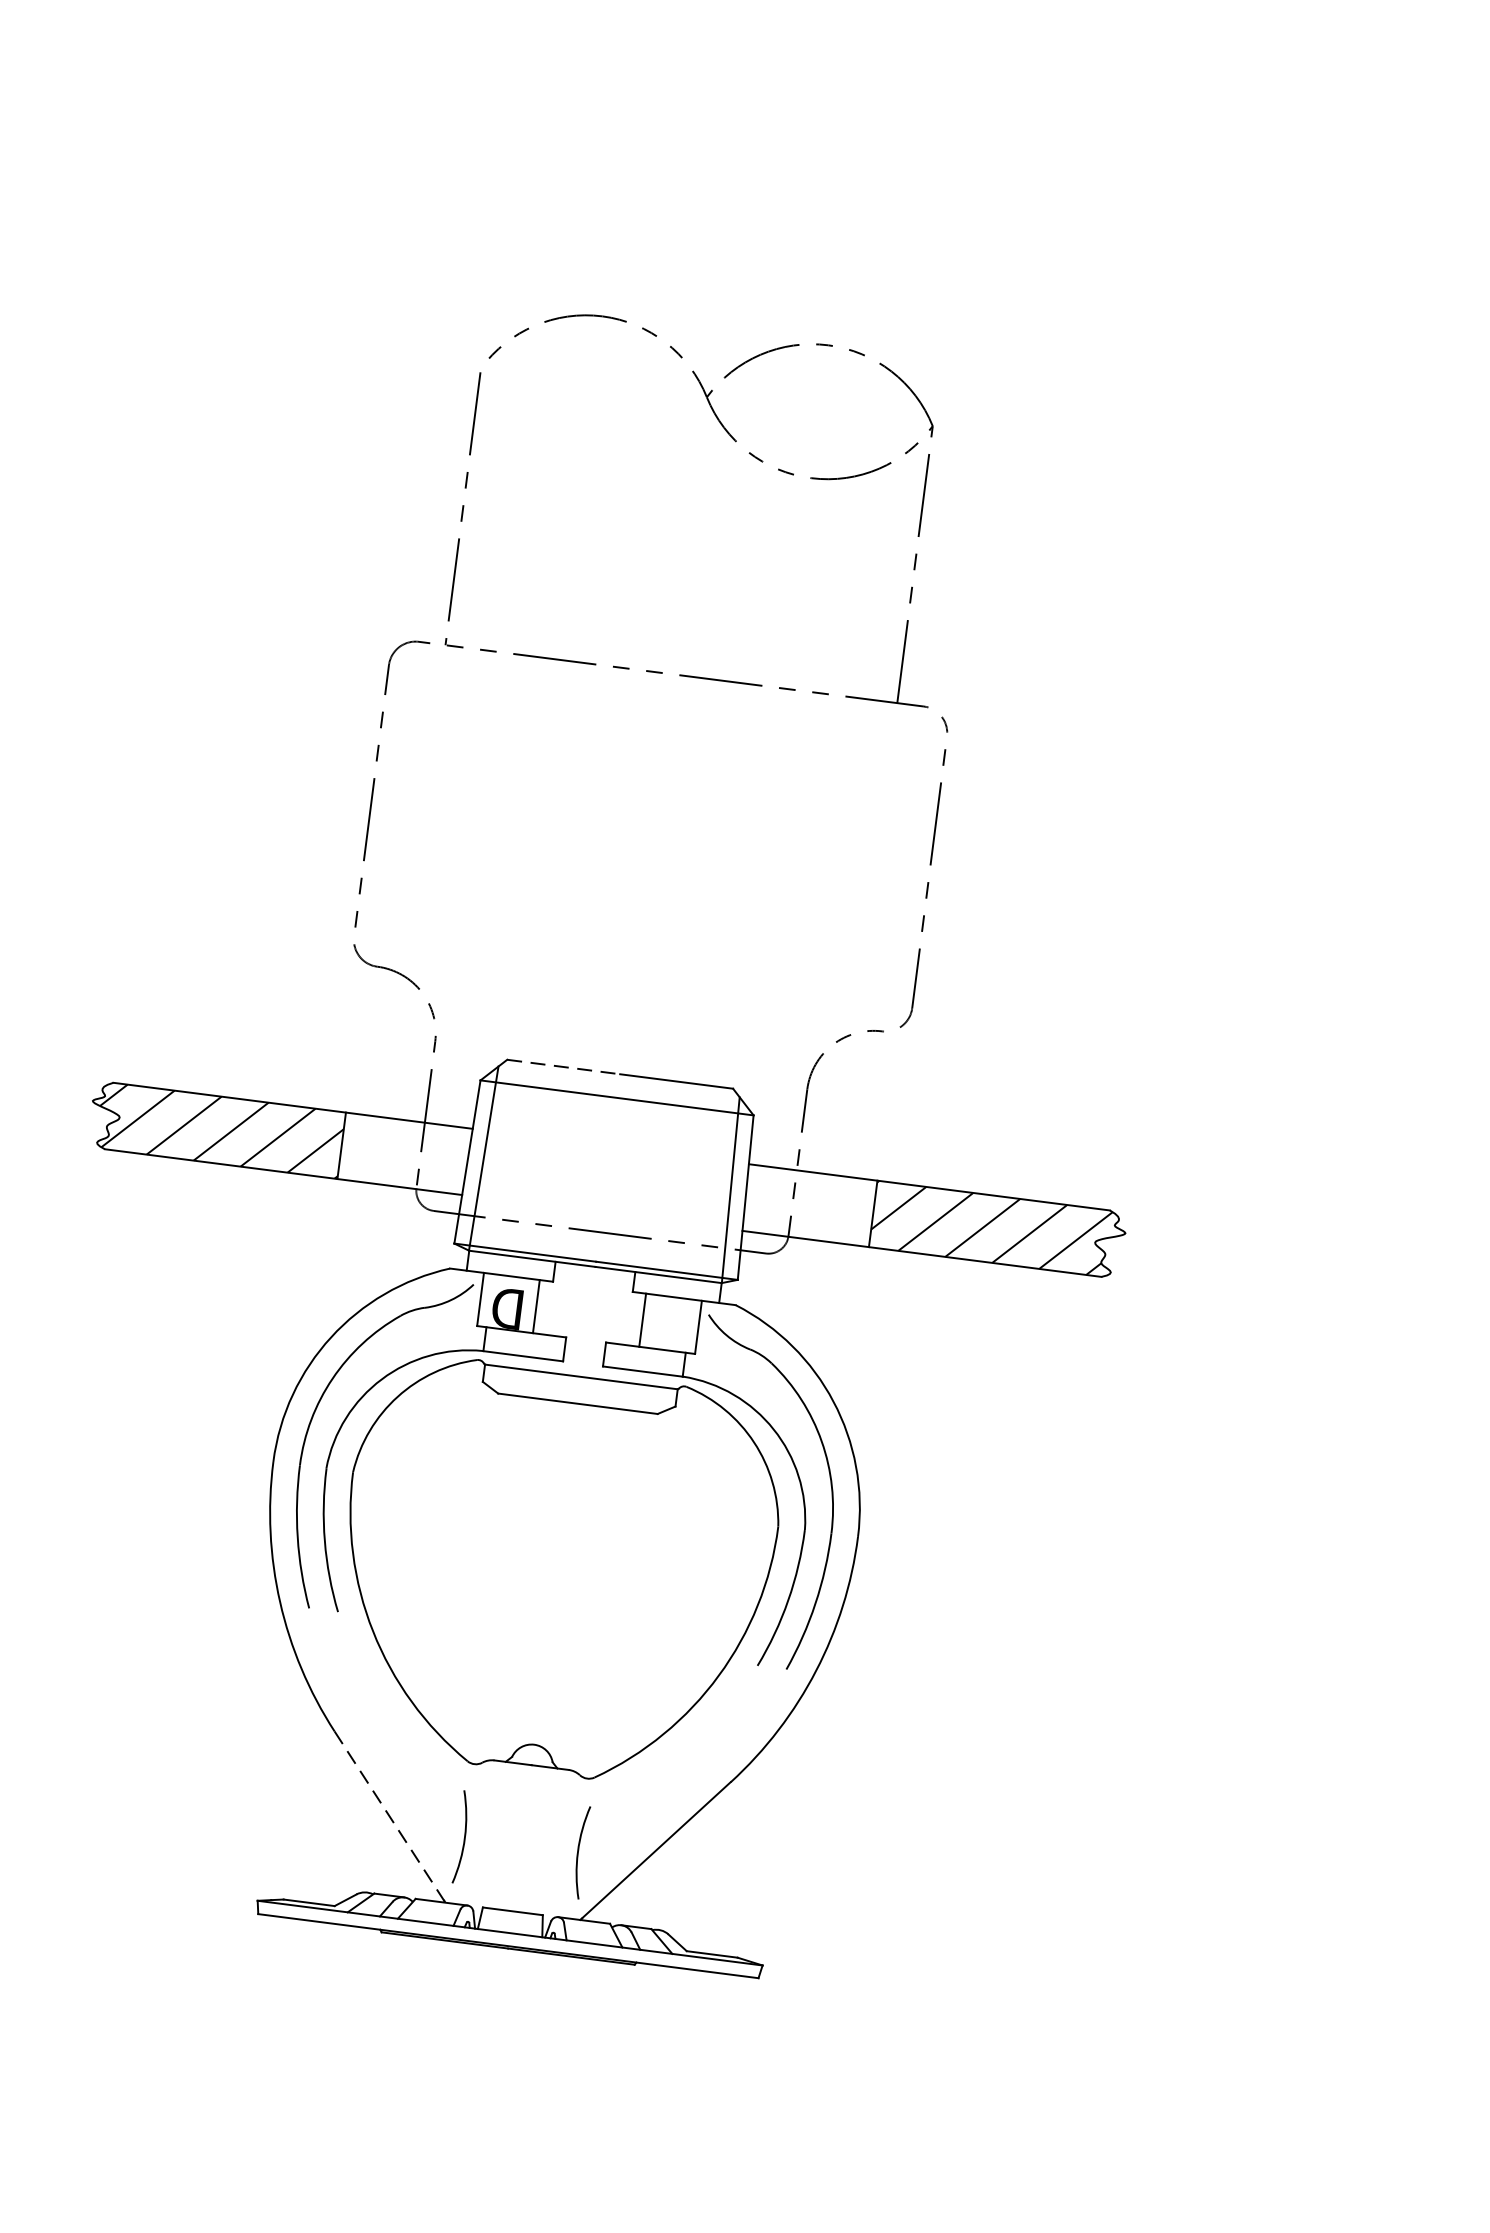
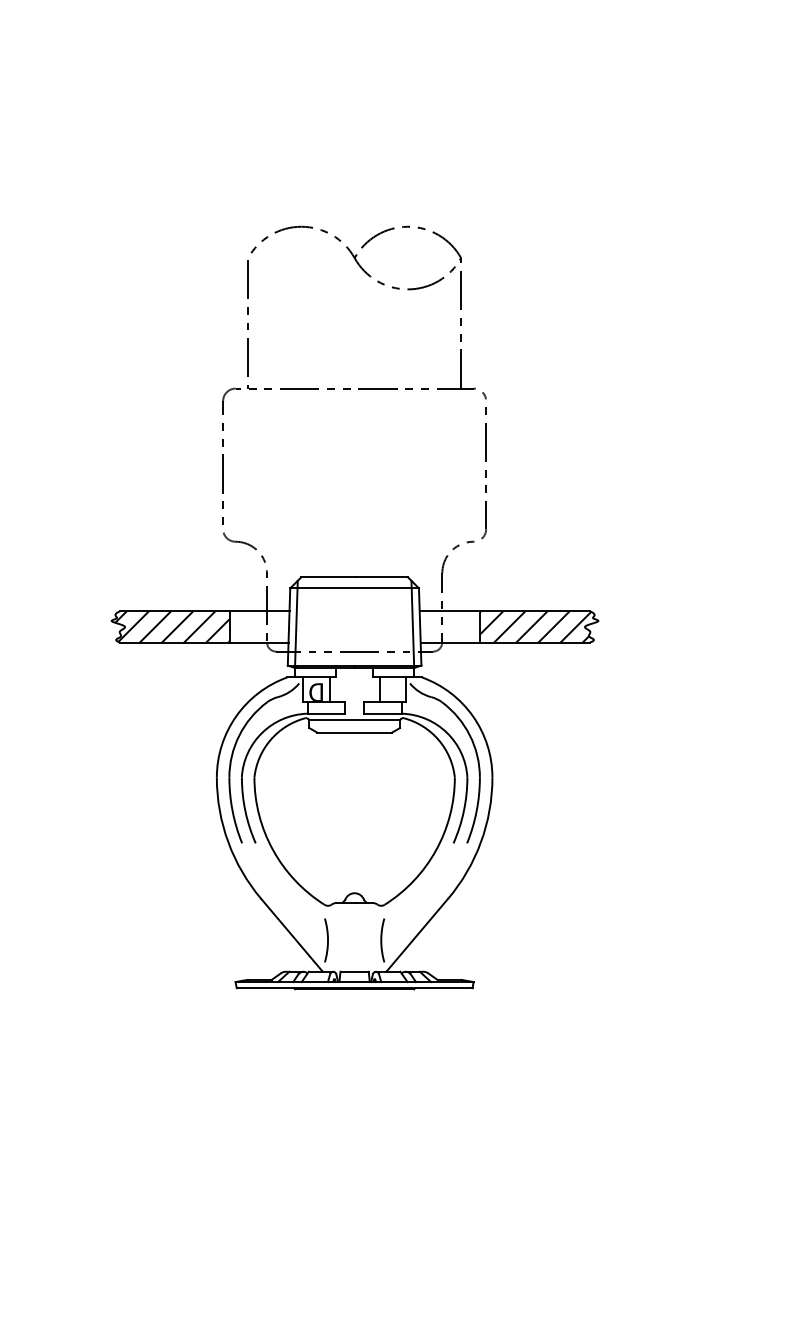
line: (564, 1067) -> (328, 577), dashed -> solid
line: (390, 1817) -> (292, 935), dashed -> solid

